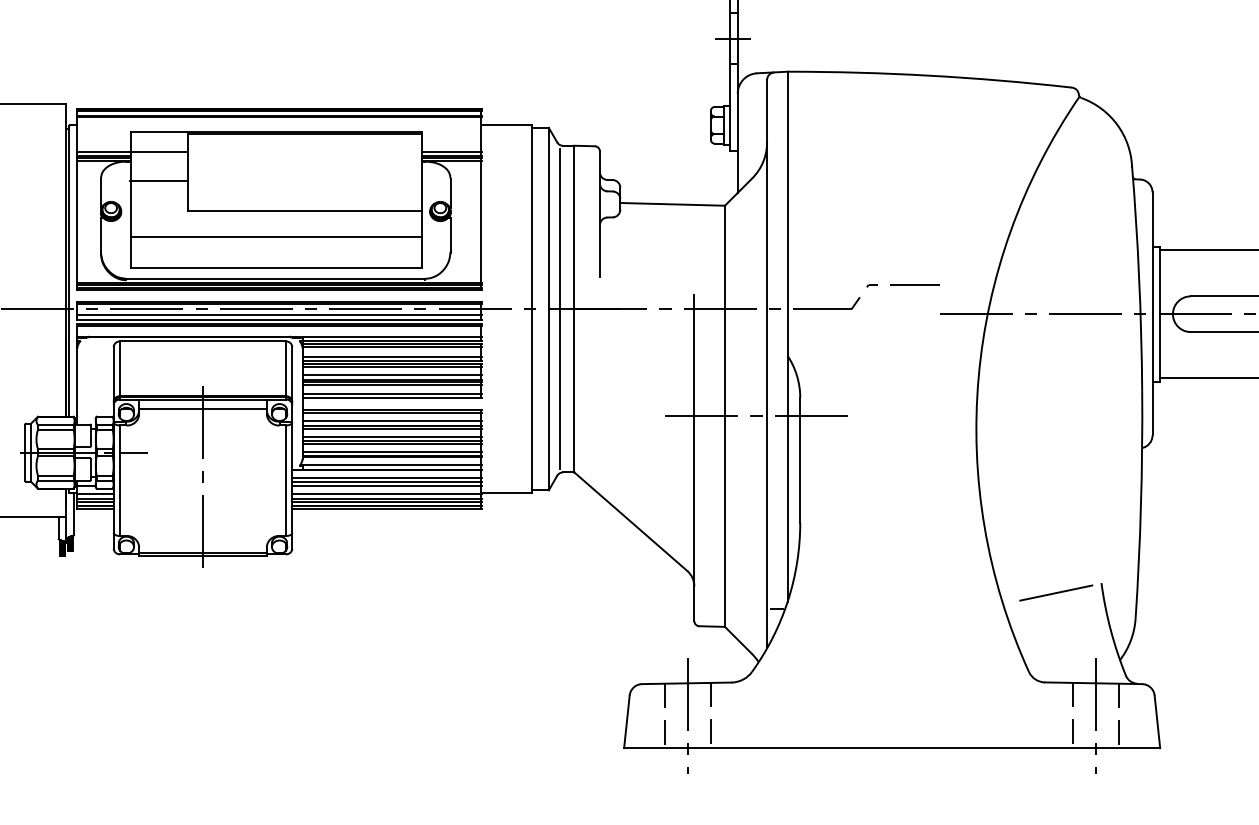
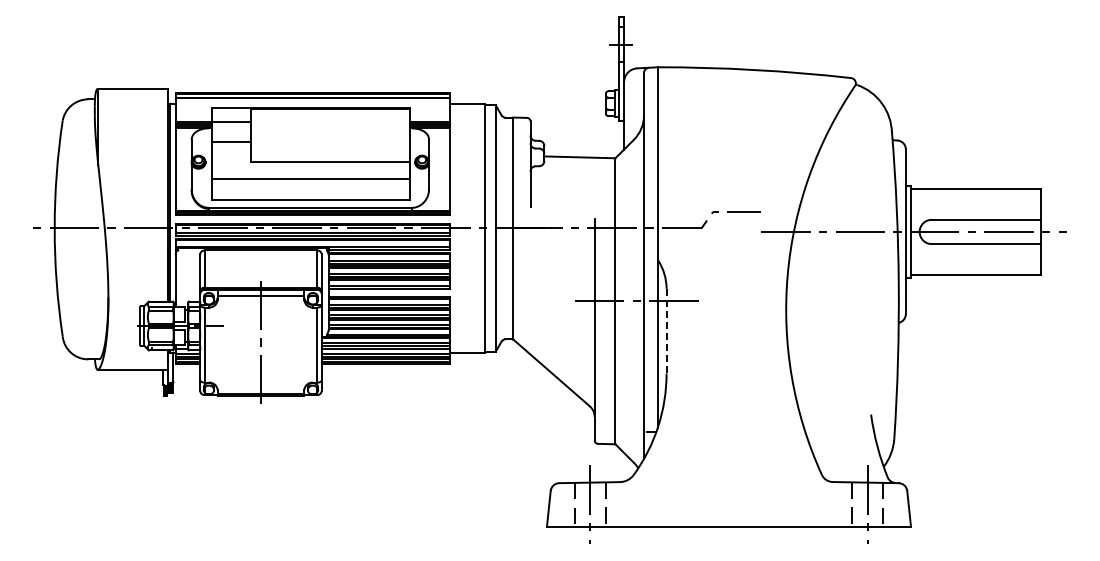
line: (560, 309) -> (503, 228), removed
line: (800, 460) -> (666, 331), solid -> dashed
line: (1056, 593) -> (840, 421), removed

